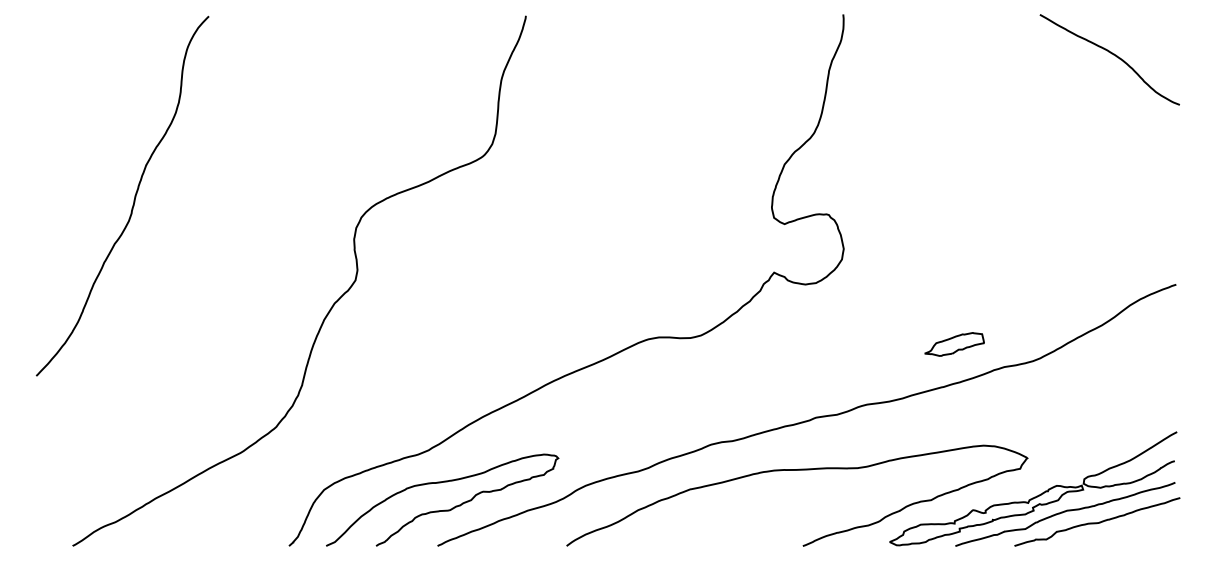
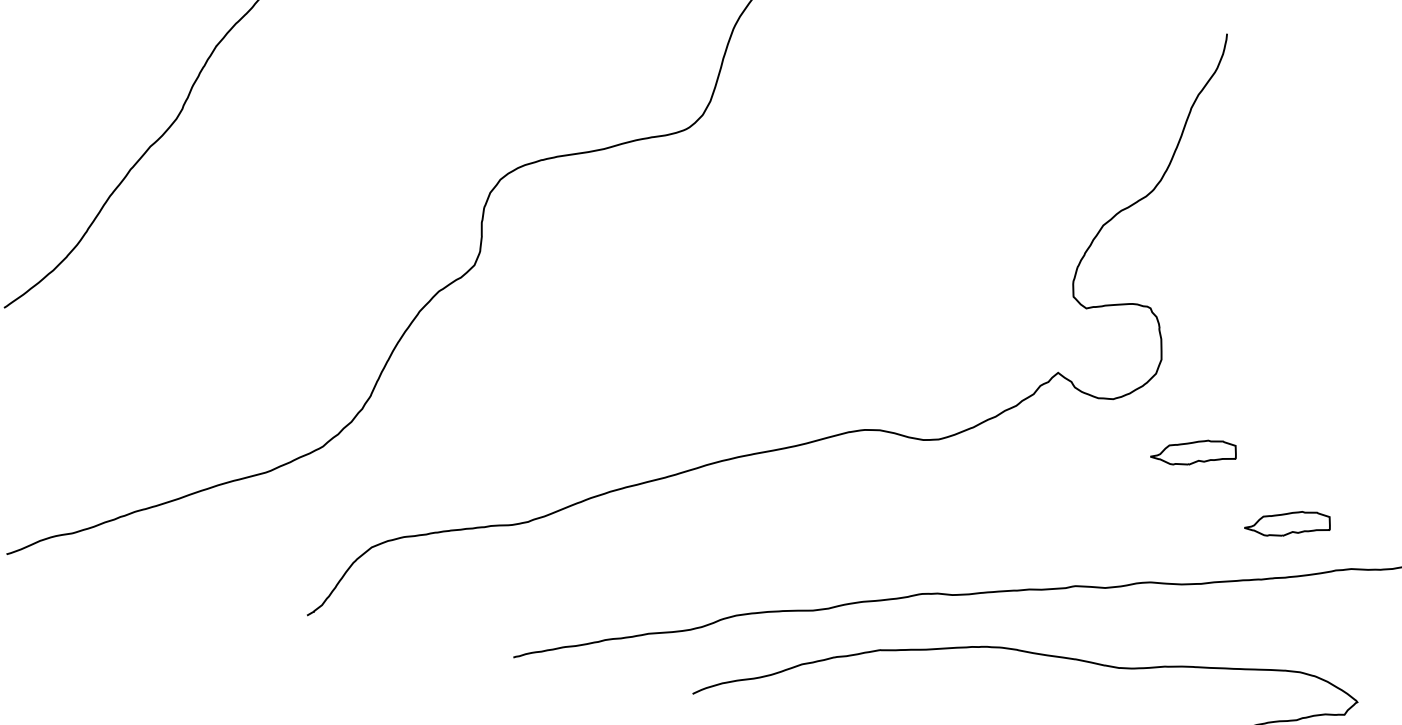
part: (879, 308) -> (1194, 452), added
curve: (444, 509) -> (533, 608), removed

